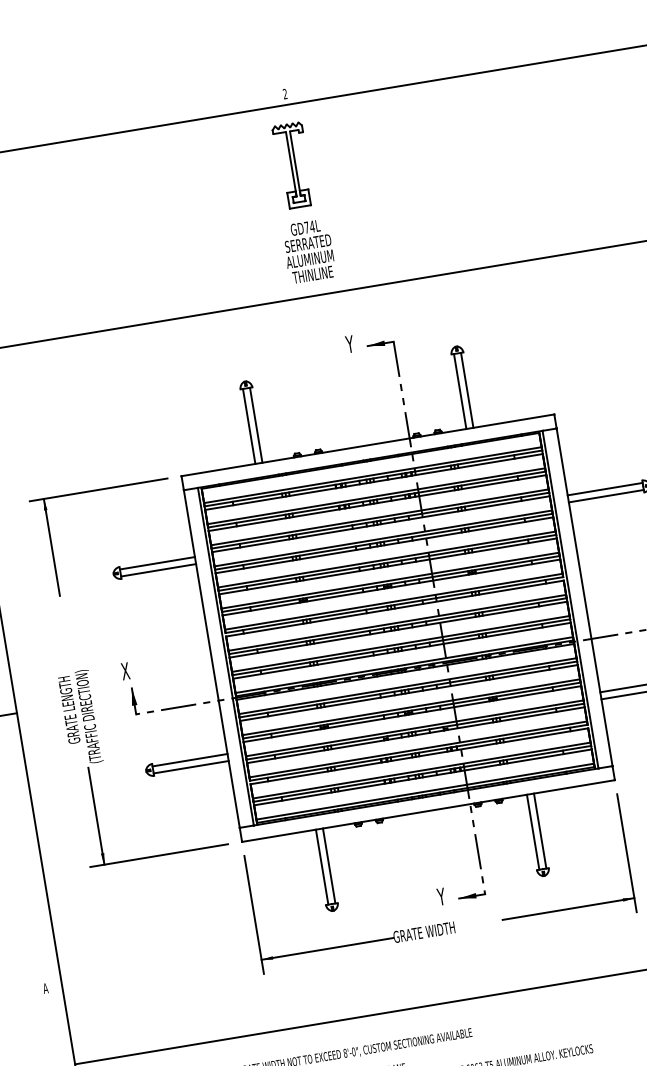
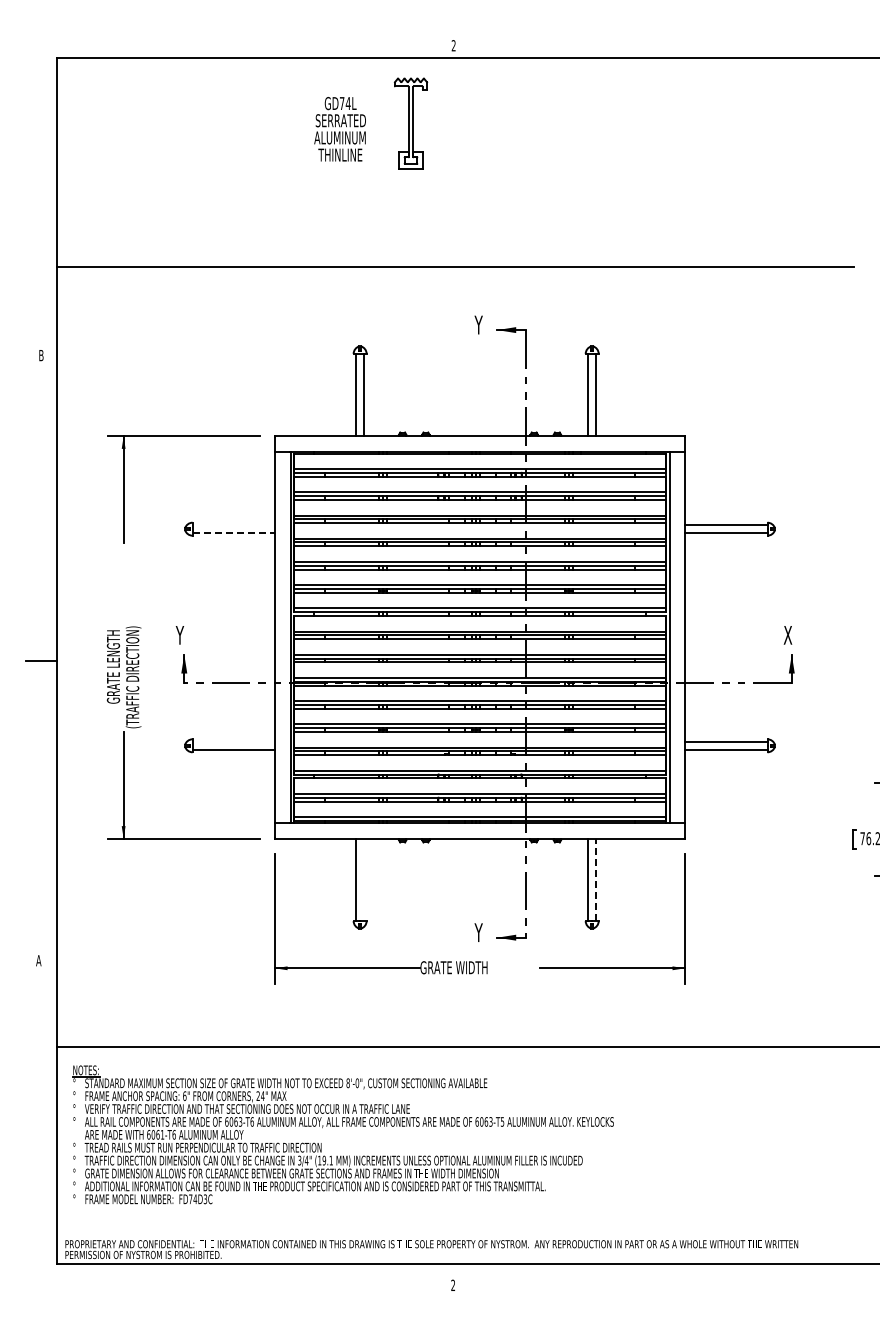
part: (293, 165) -> (410, 123), moved
text: (308, 251) -> (339, 129), moved
line: (157, 563) -> (233, 525), removed
line: (159, 570) -> (234, 533), solid -> dashed
text: (124, 671) -> (179, 635), X -> Y
line: (189, 759) -> (233, 741), removed
line: (540, 830) -> (596, 879), solid -> dashed
line: (329, 865) -> (364, 879), removed

